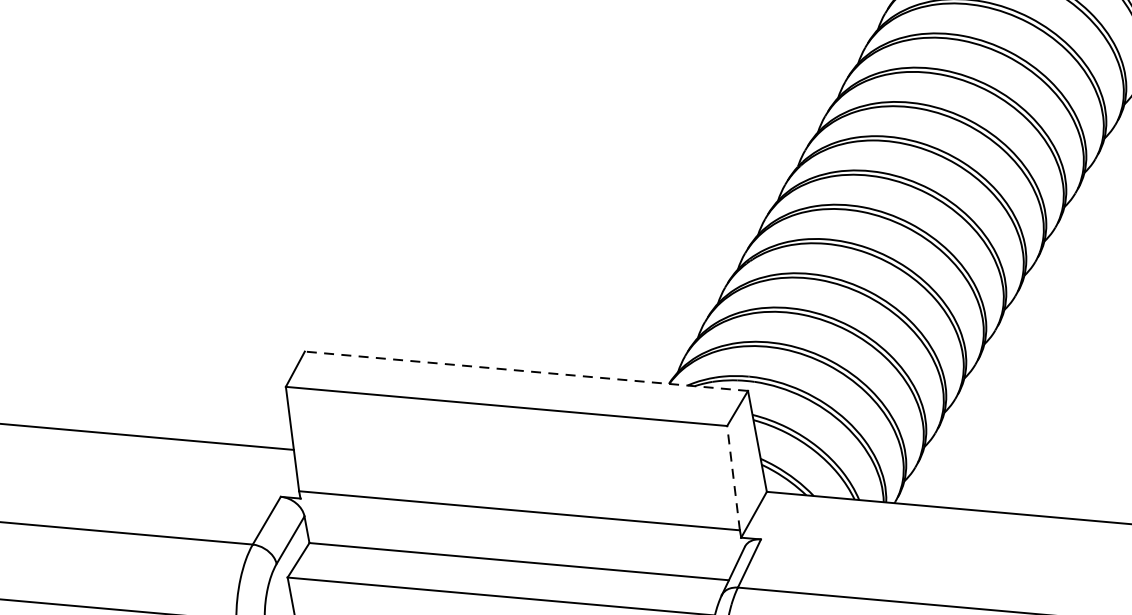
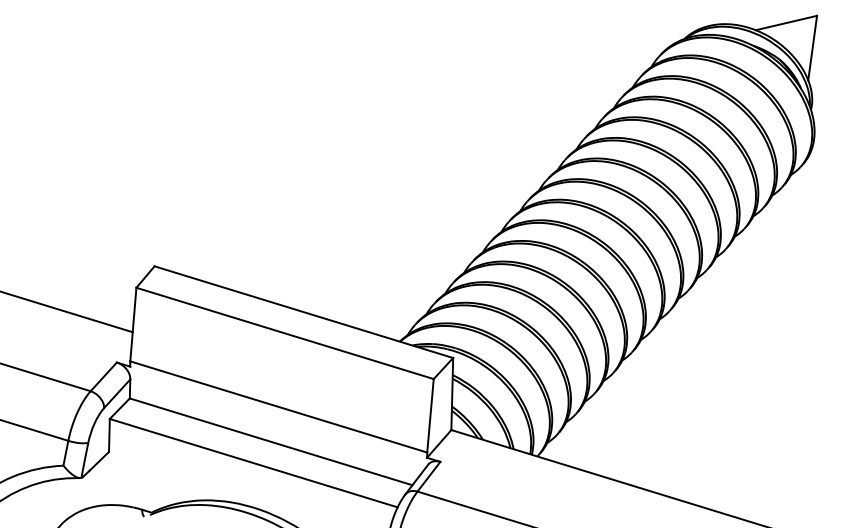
line: (525, 371) -> (303, 312), dashed -> solid
line: (733, 477) -> (430, 415), dashed -> solid

